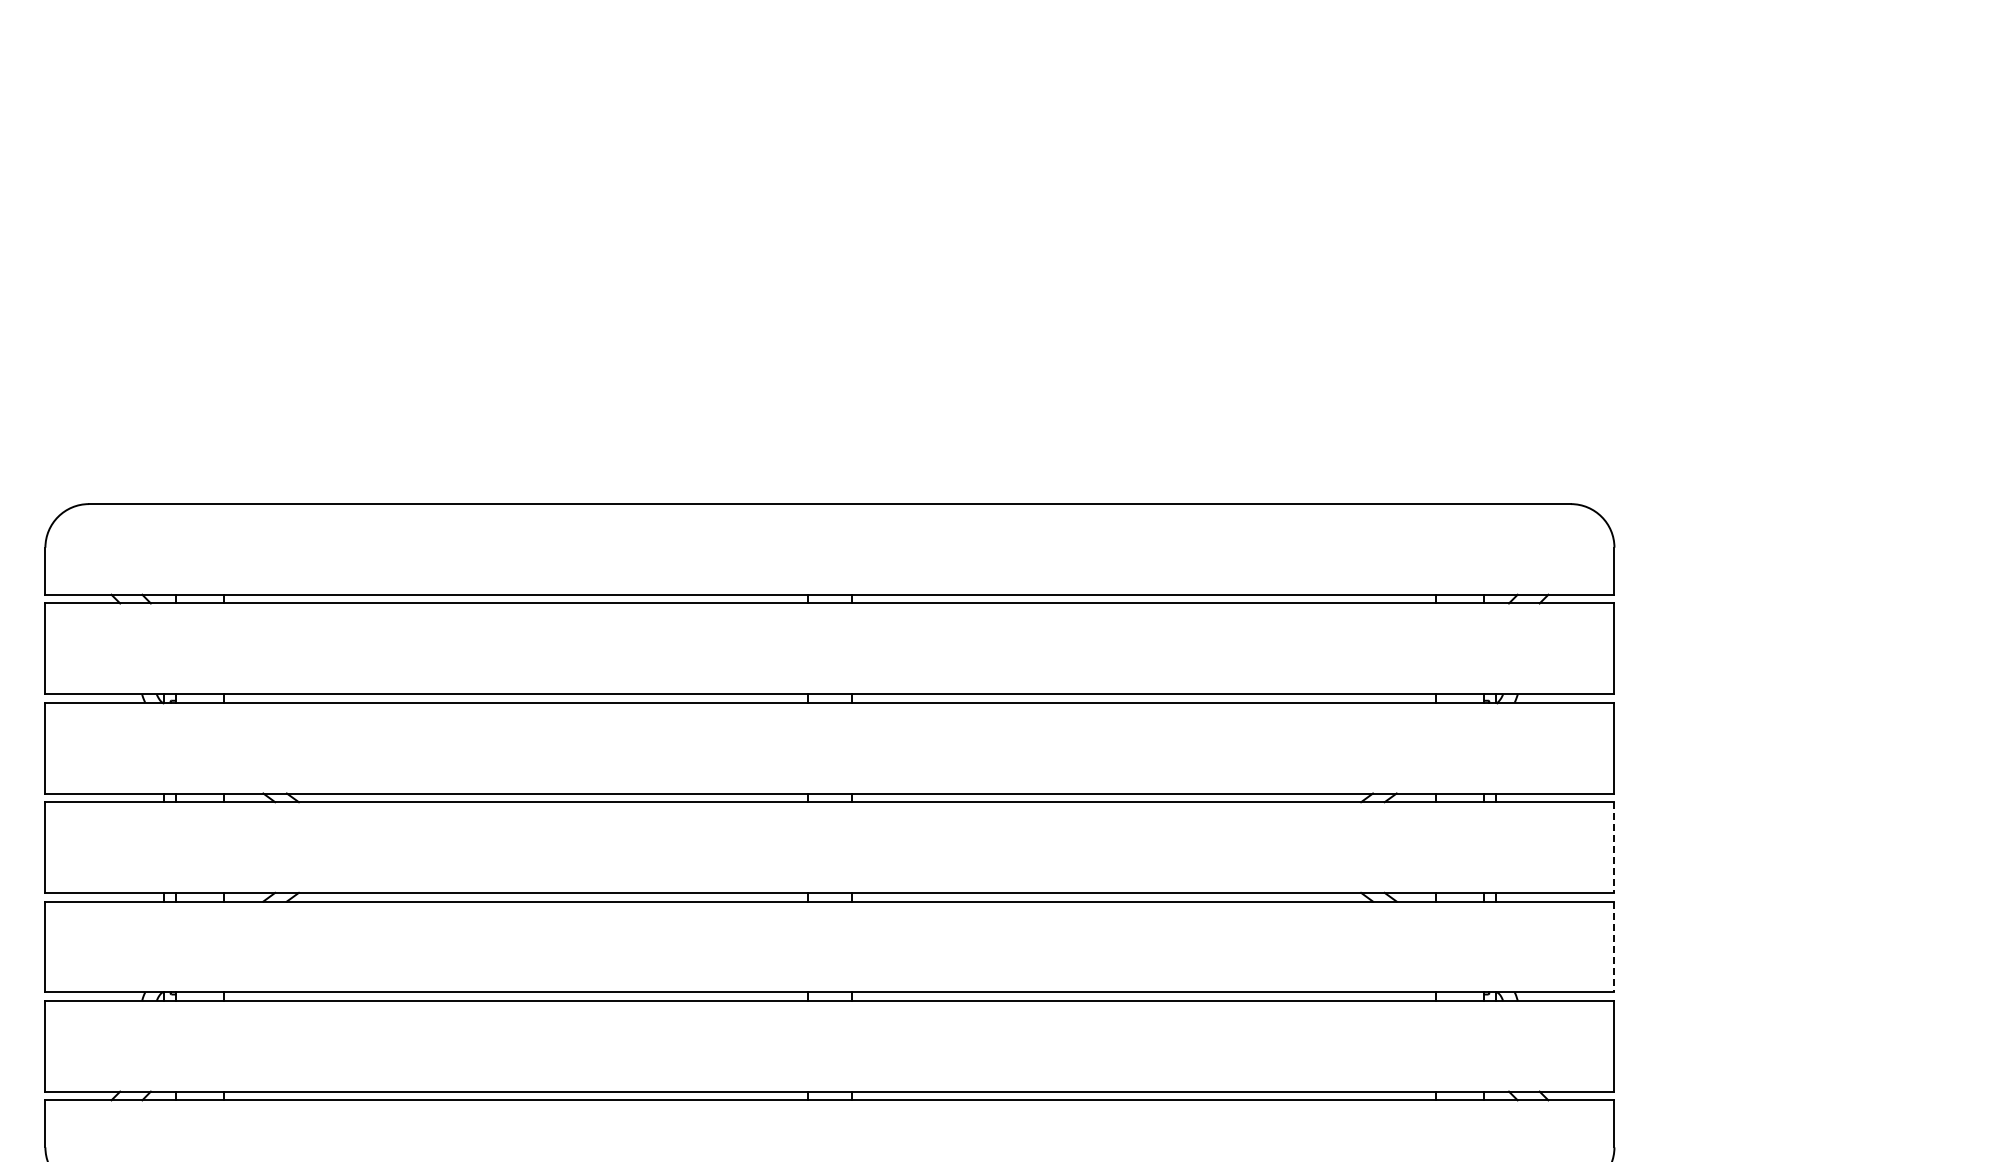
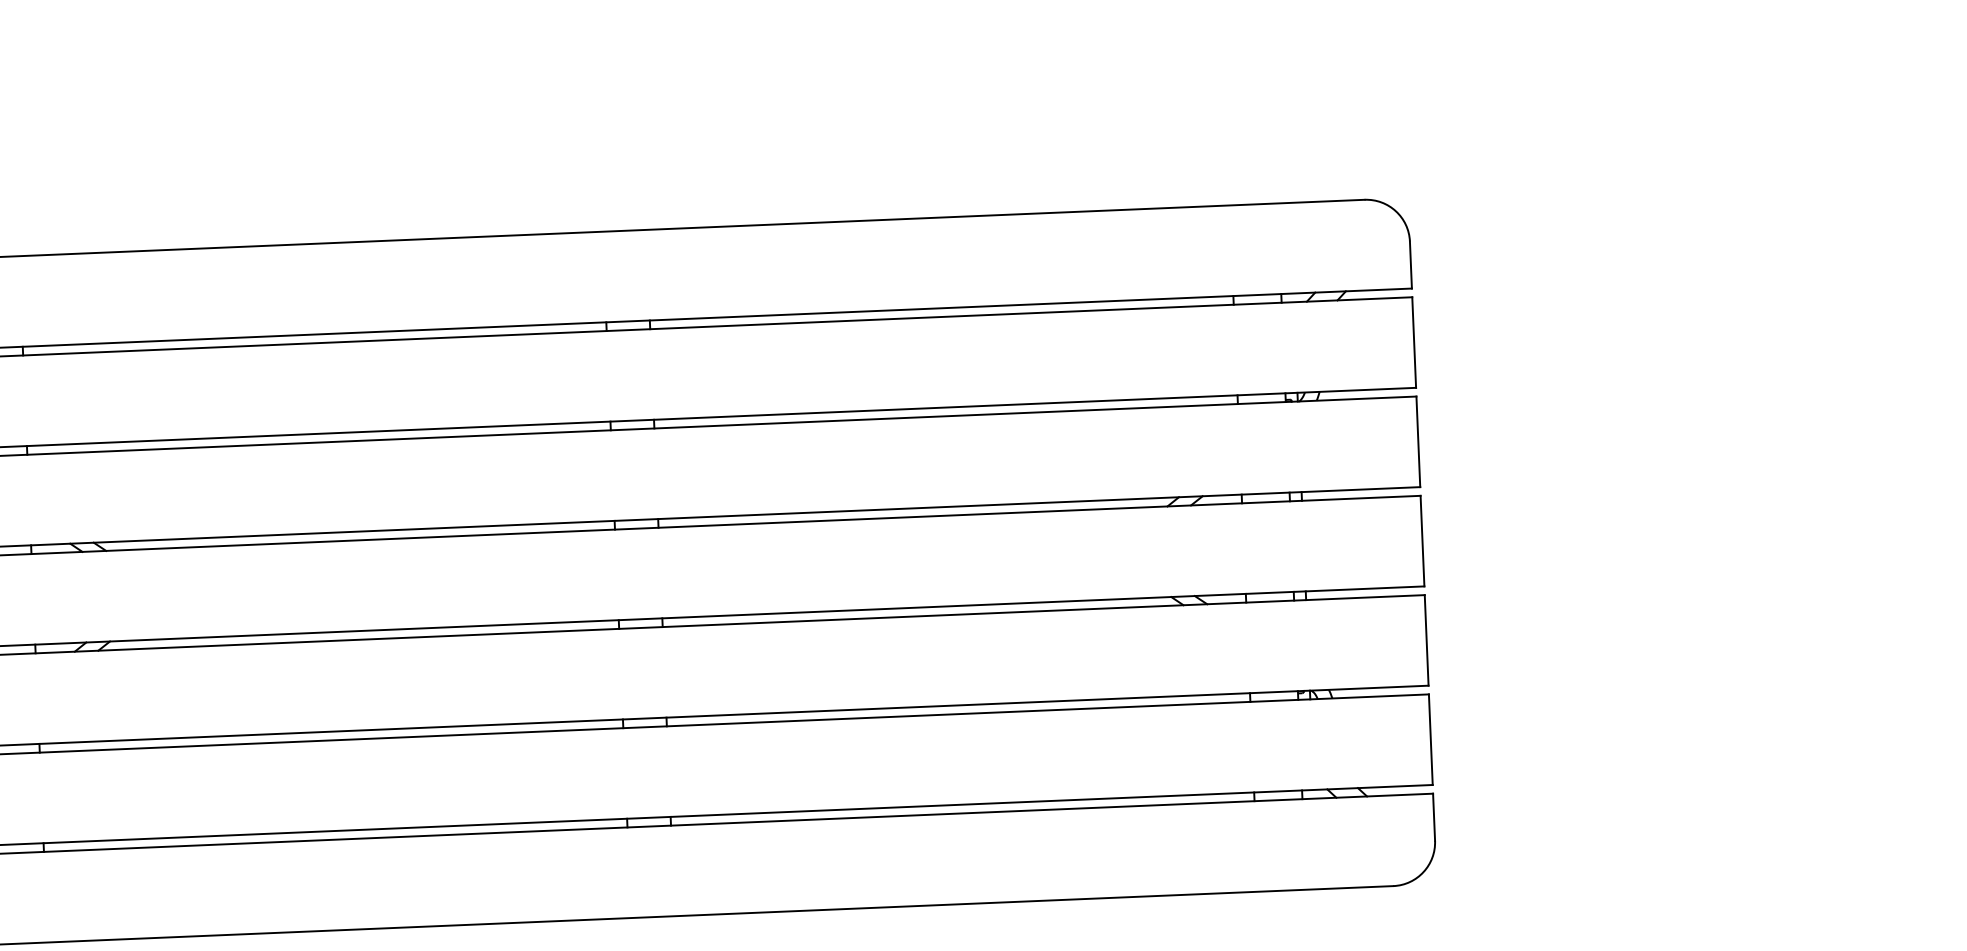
line: (1614, 848) -> (1422, 542), dashed -> solid
line: (1614, 947) -> (1426, 640), dashed -> solid

